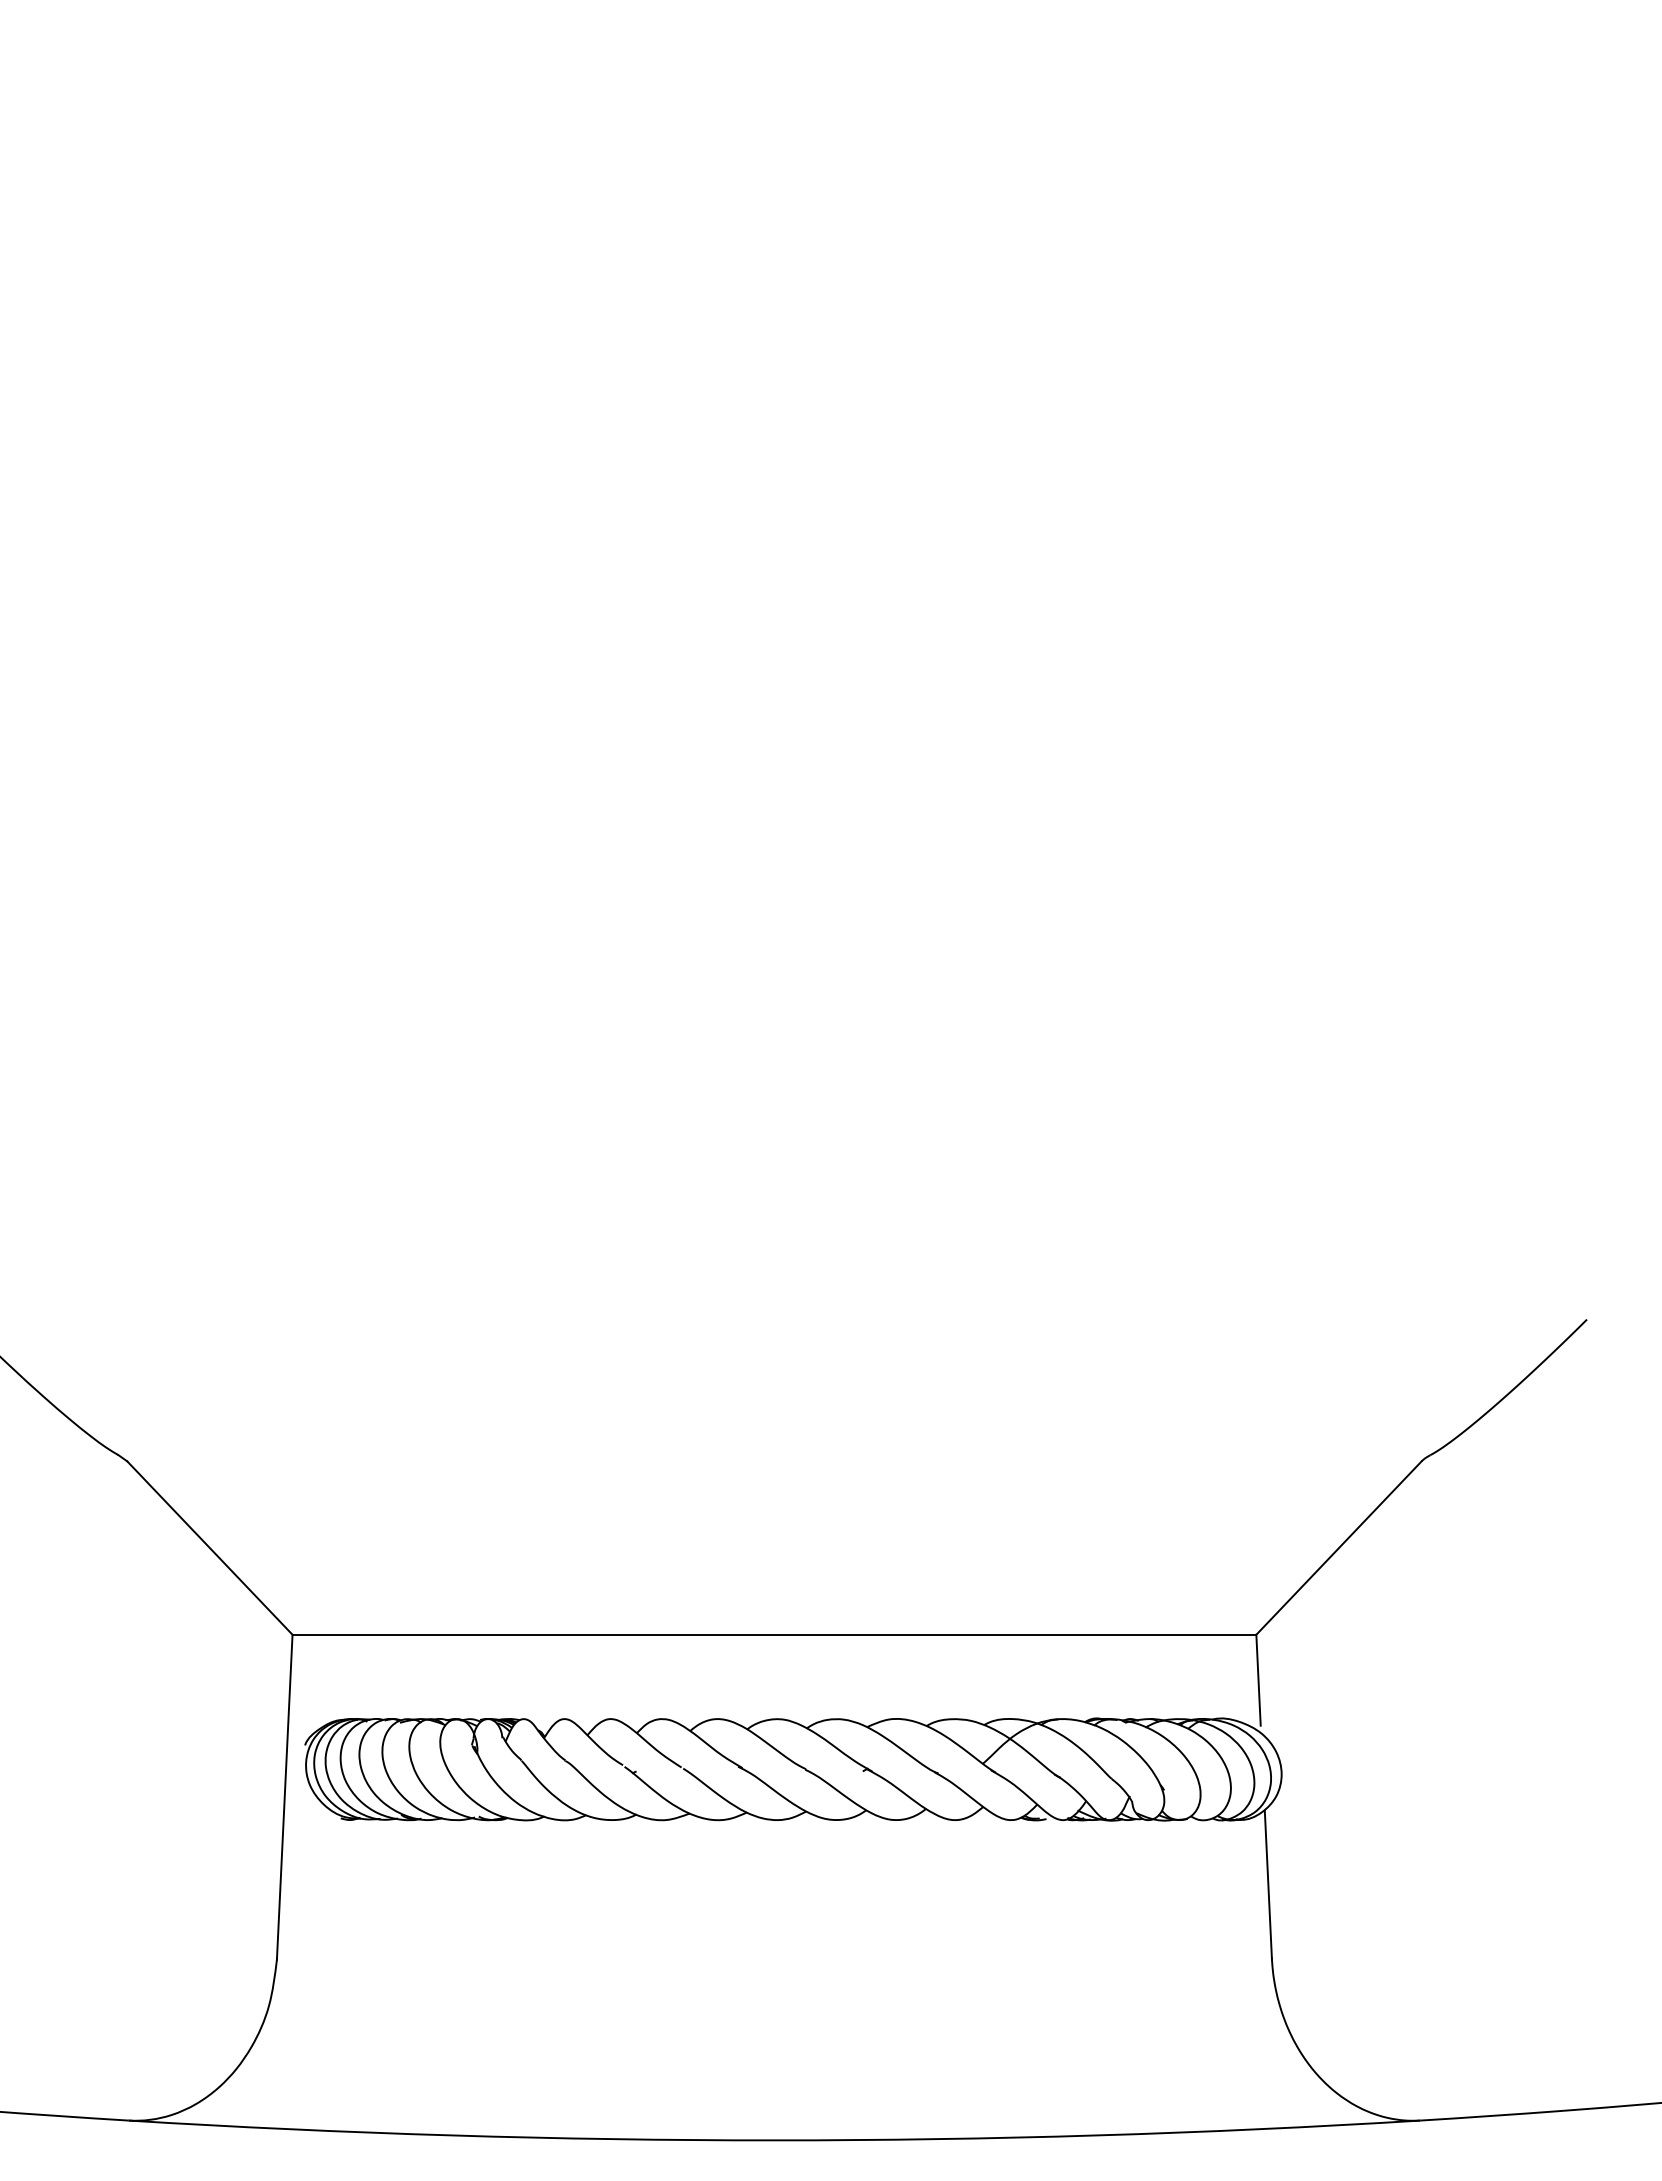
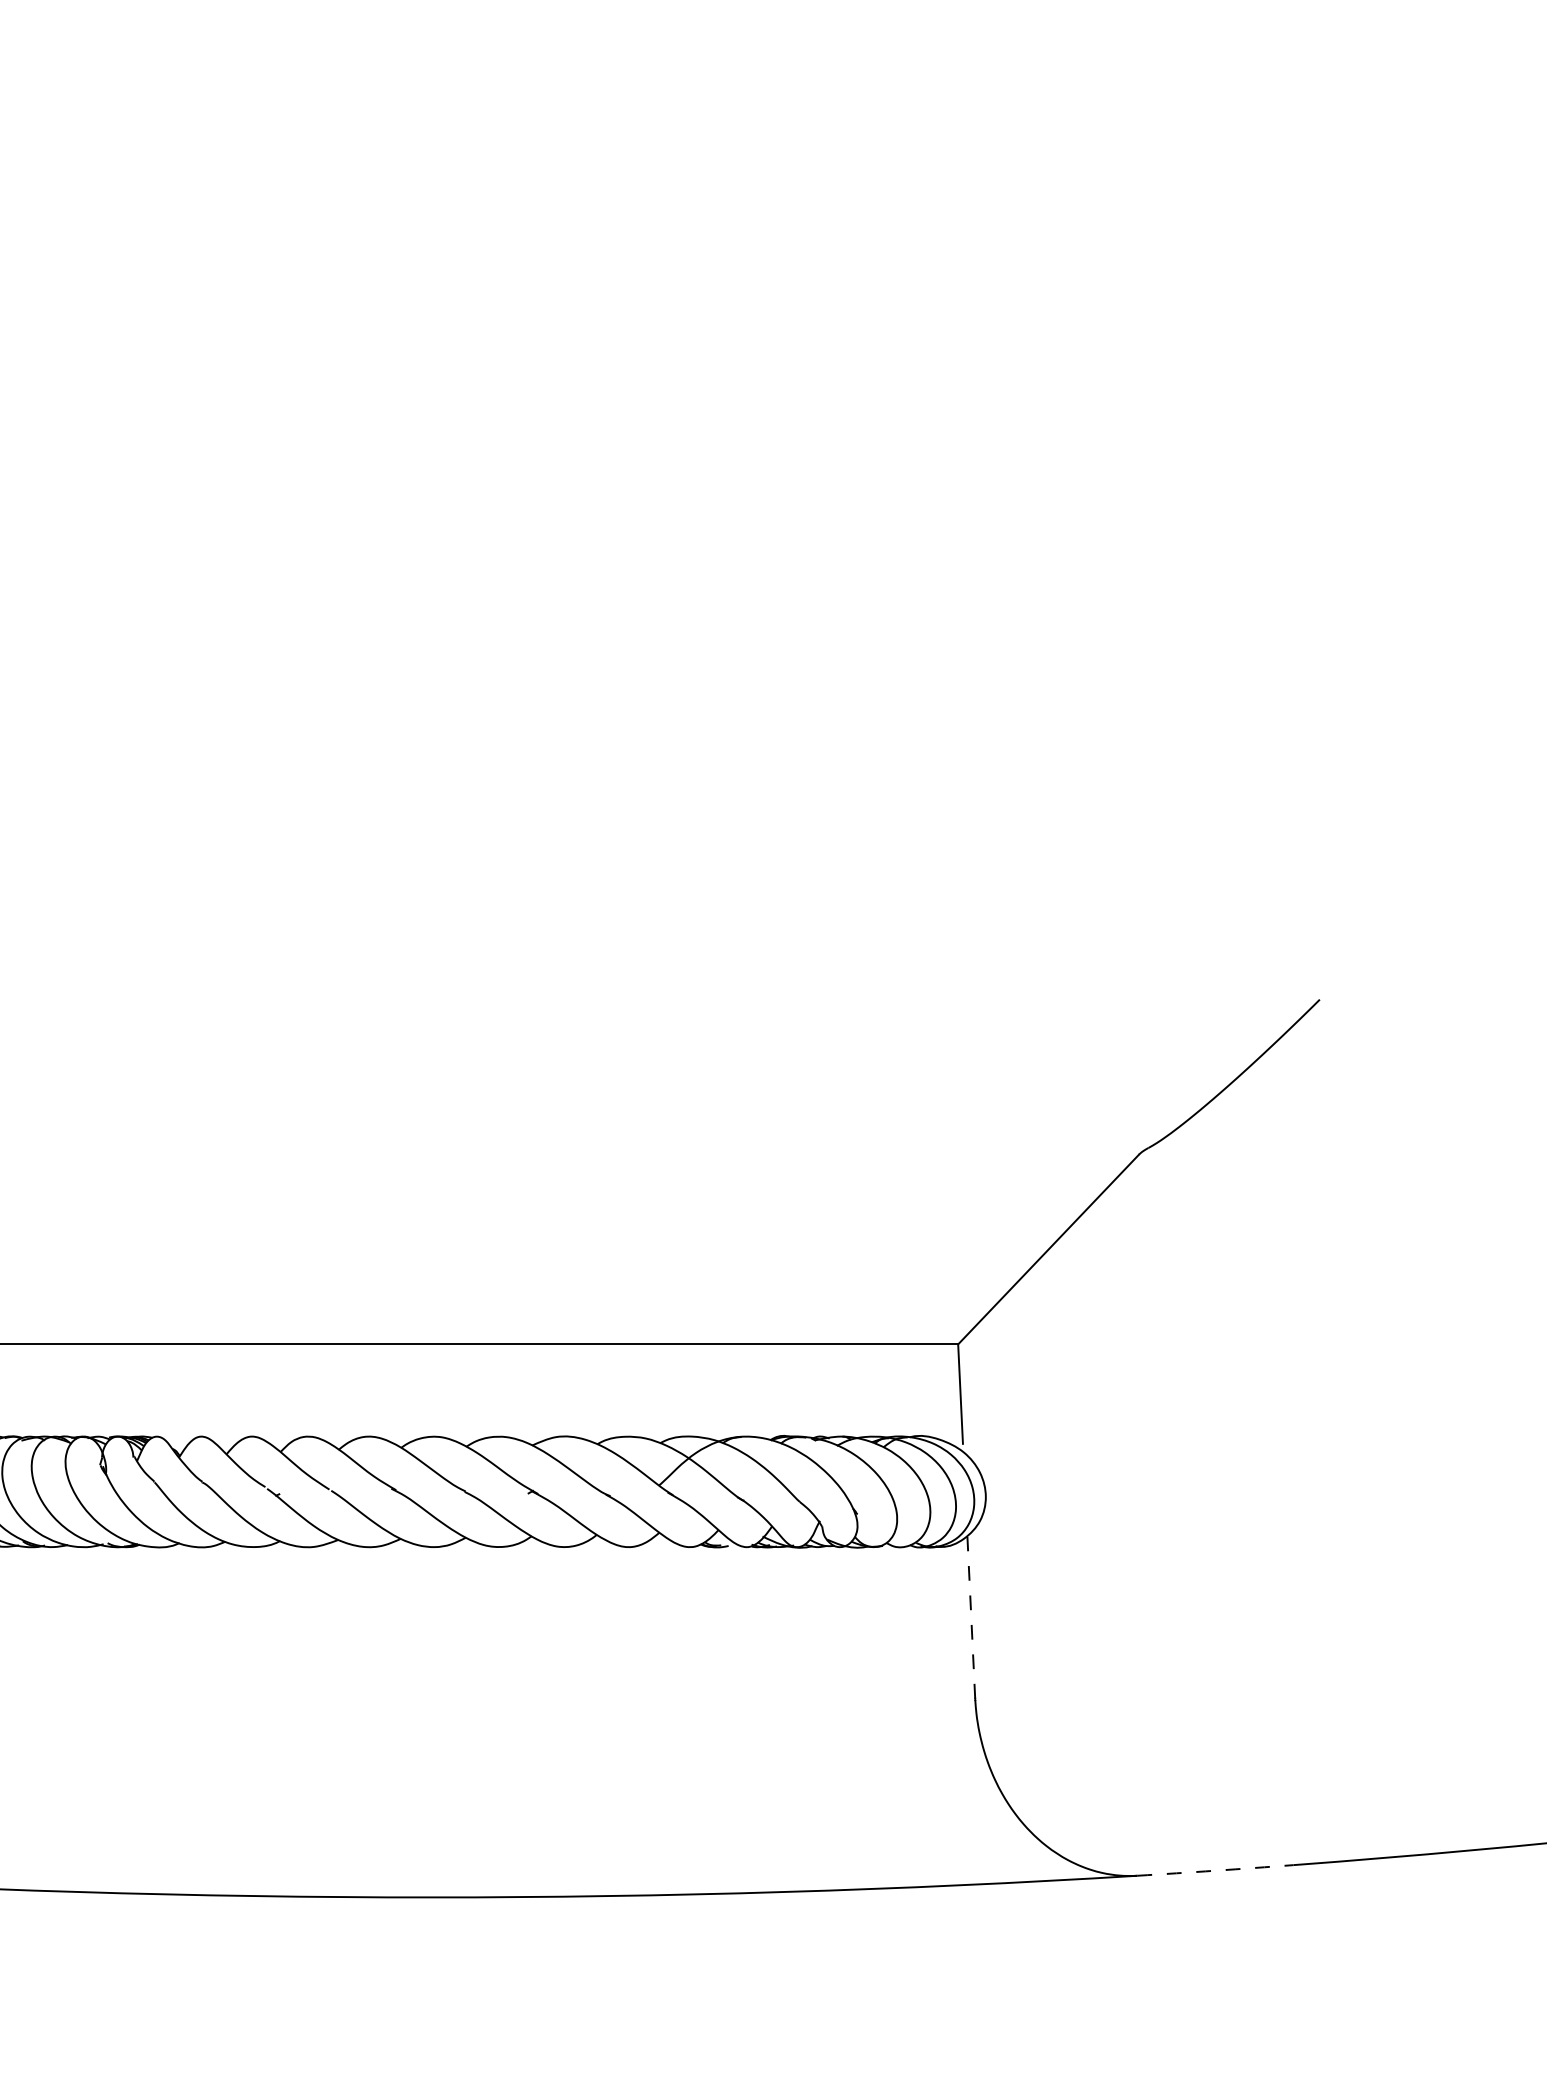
line: (1268, 1884) -> (971, 1617), solid -> dashed
arc: (1491, 2115) -> (1215, 1870), solid -> dashed

